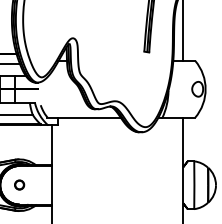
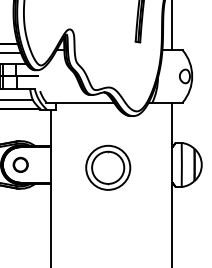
circle: (19, 184) -> (20, 164), size x1.67
part: (114, 187) -> (108, 167), added

